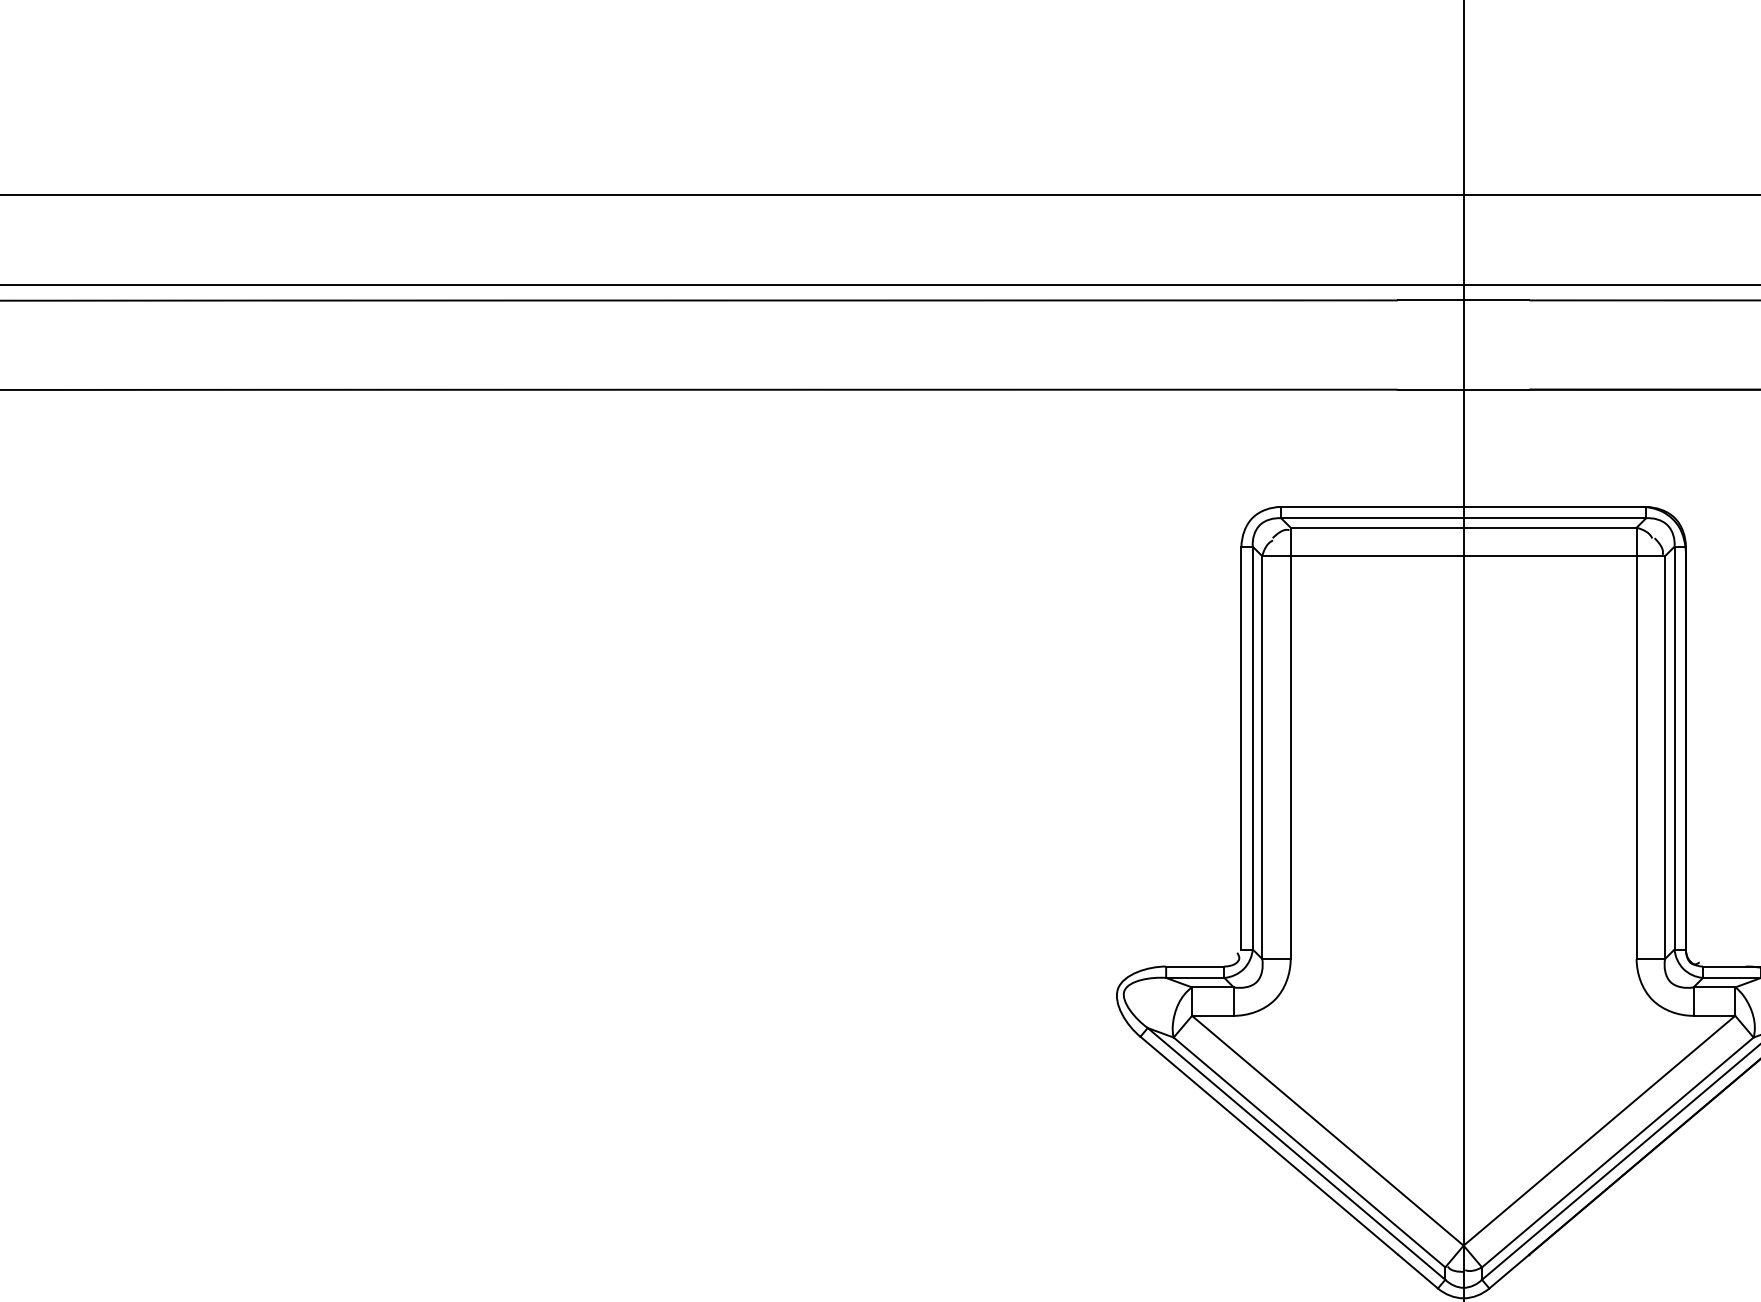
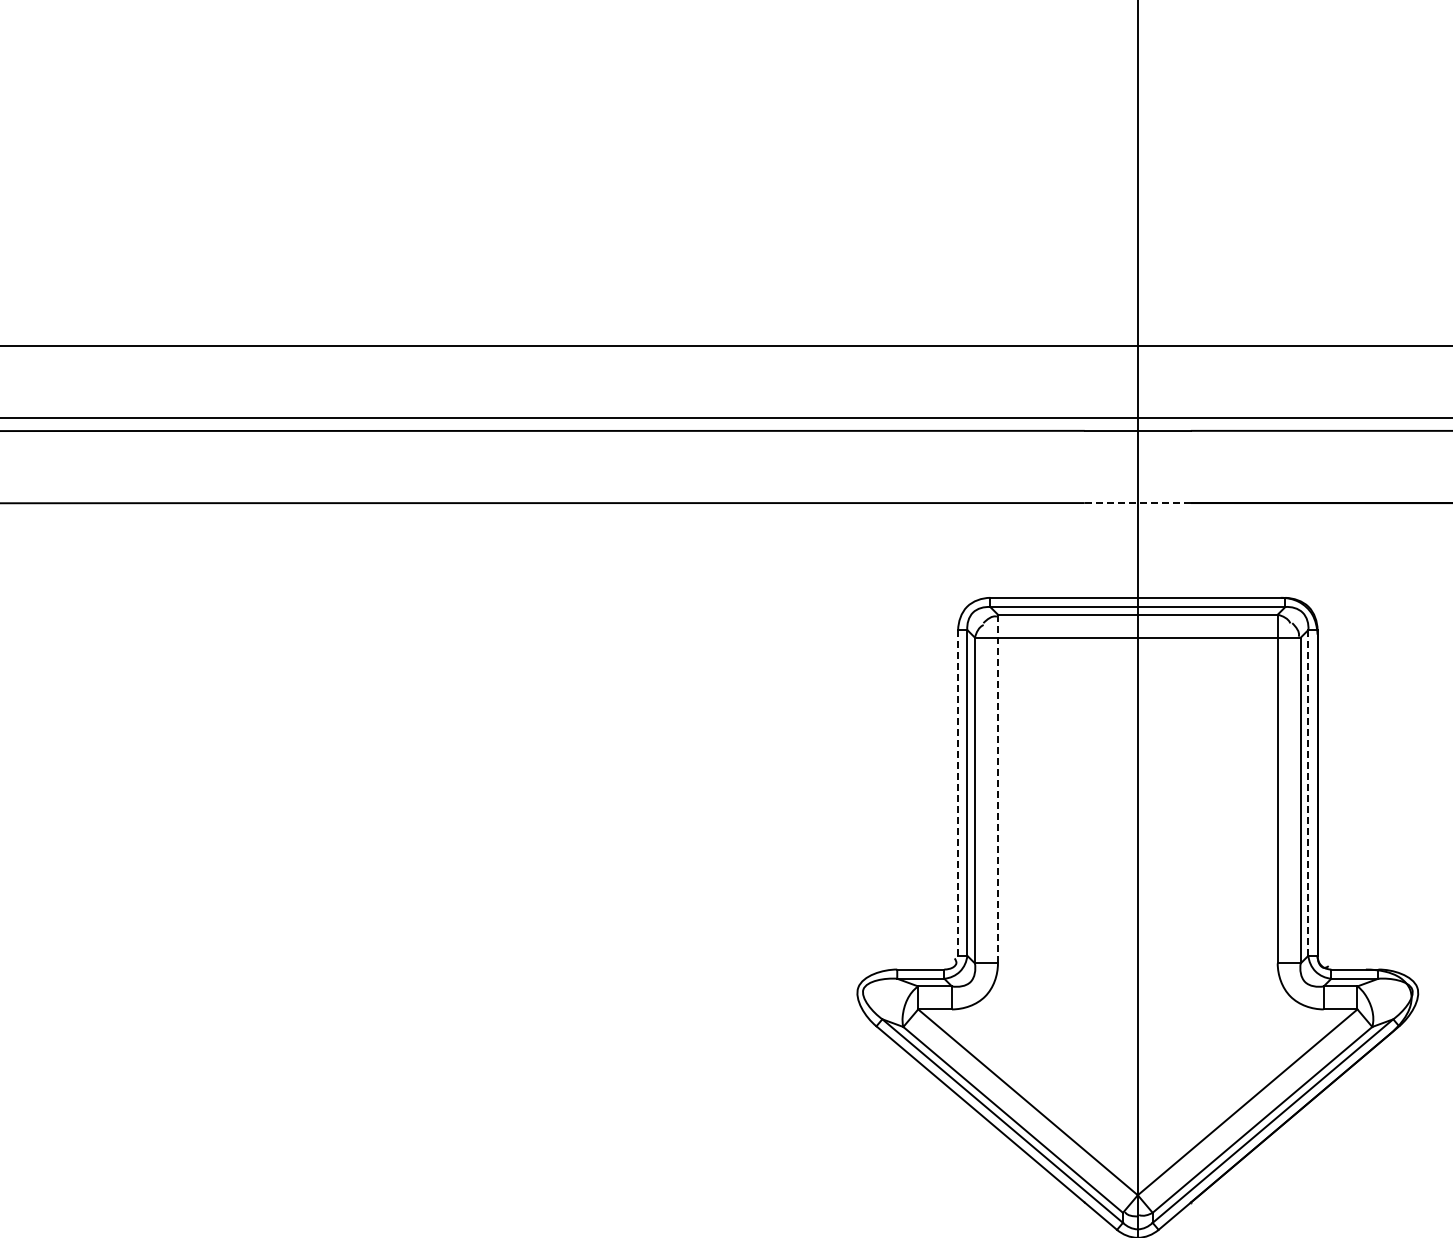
line: (1463, 390) -> (1137, 503), solid -> dashed
line: (1290, 743) -> (997, 789), solid -> dashed
line: (1241, 747) -> (958, 792), solid -> dashed
line: (1674, 747) -> (1308, 792), solid -> dashed

